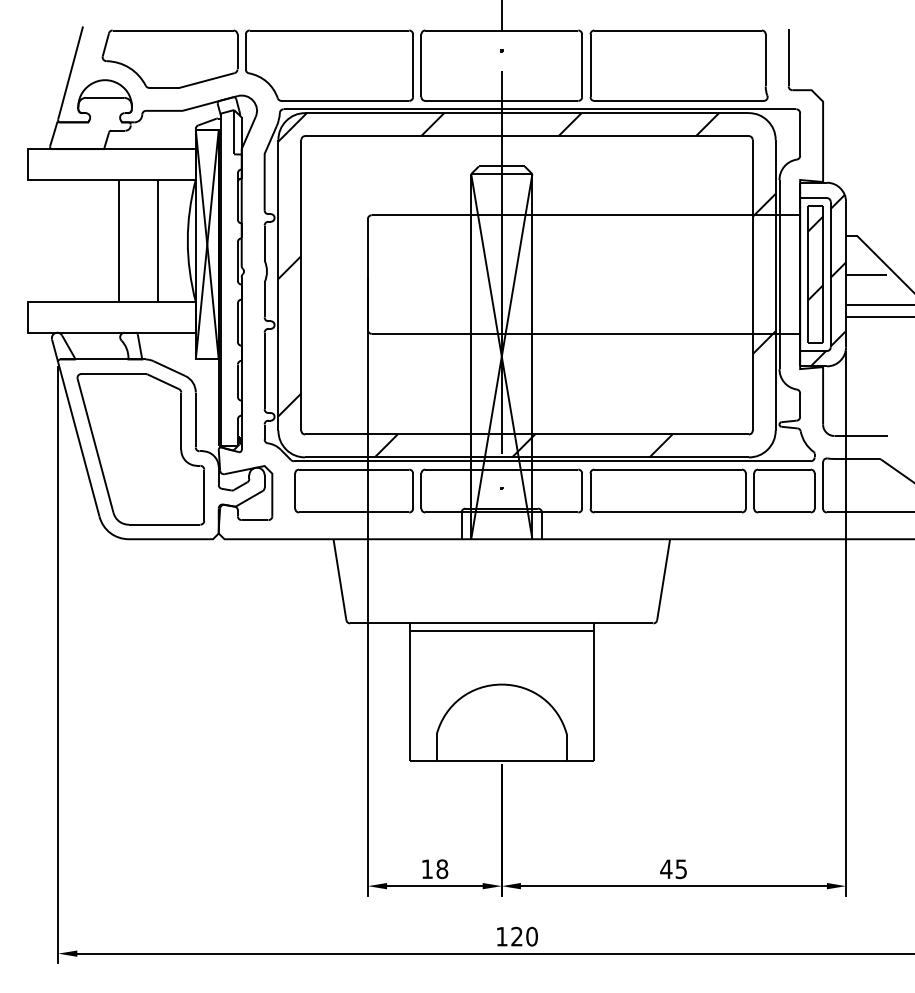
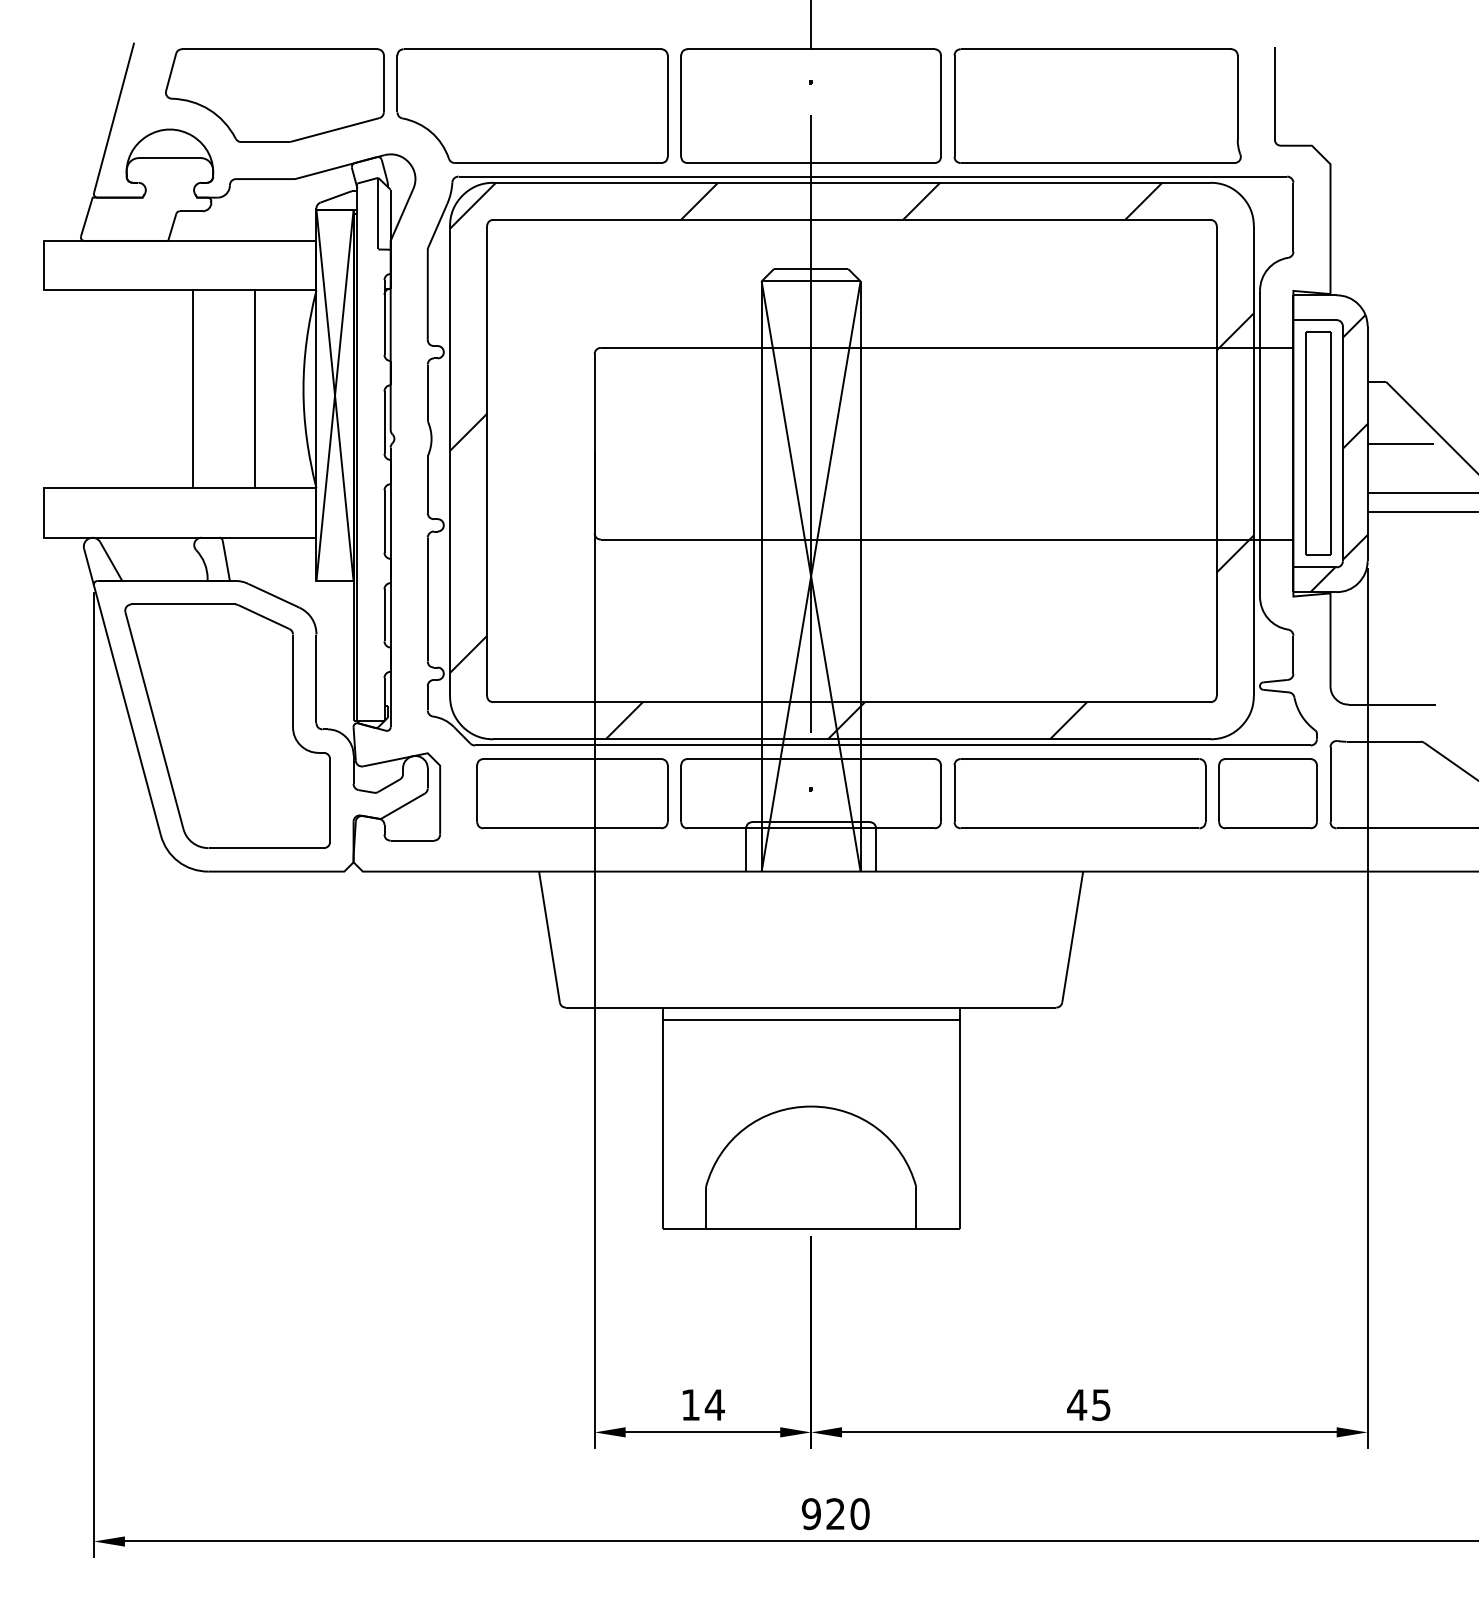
hatch: (815, 258) -> (1318, 417), removed
text: (442, 869) -> (715, 1405), 18 -> 14
text: (501, 936) -> (810, 1513), 120 -> 920

